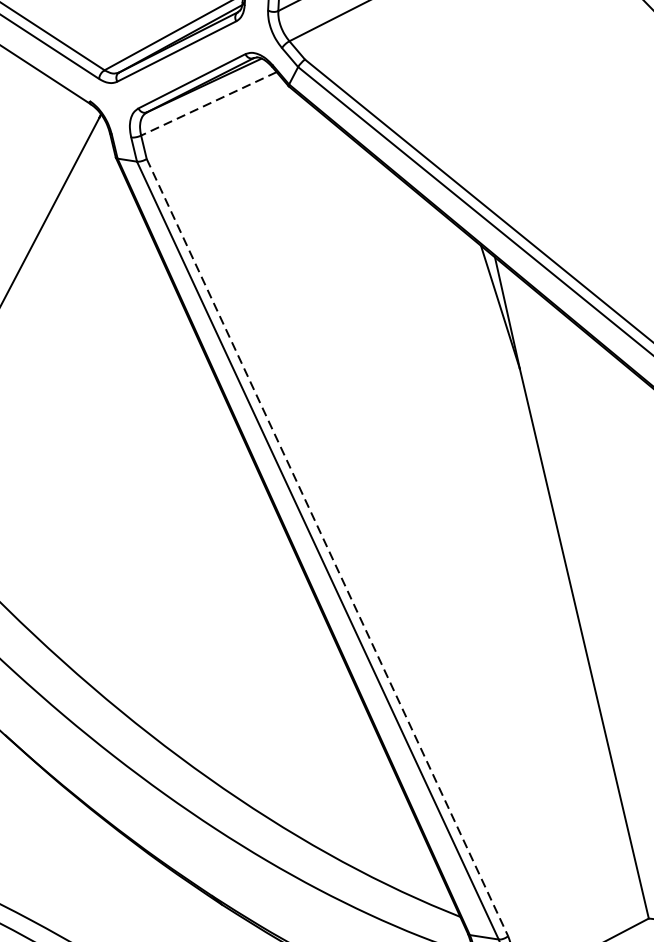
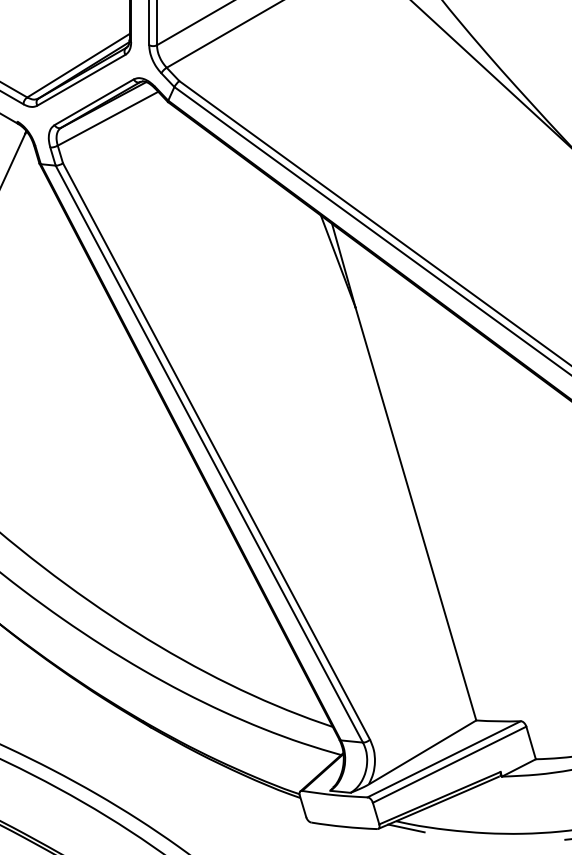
line: (208, 103) -> (107, 118), dashed -> solid
line: (327, 547) -> (216, 451), dashed -> solid

